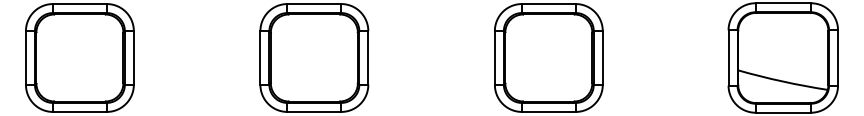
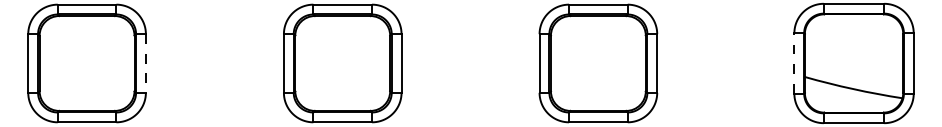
line: (133, 58) -> (145, 63), solid -> dashed
line: (728, 58) -> (794, 63), solid -> dashed

